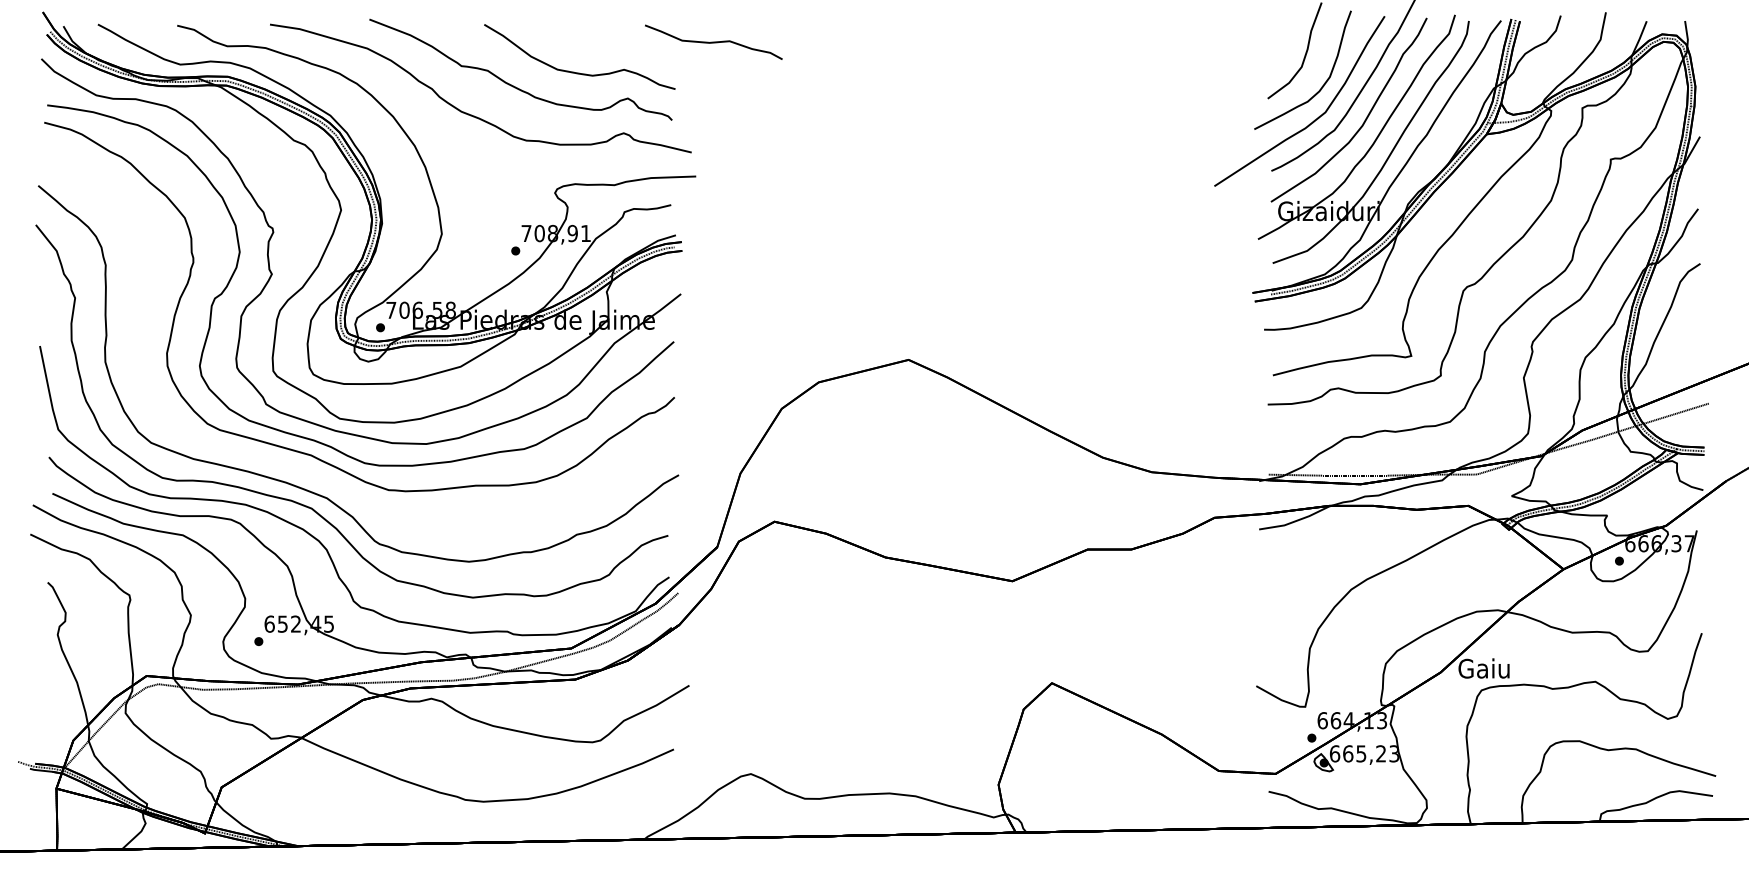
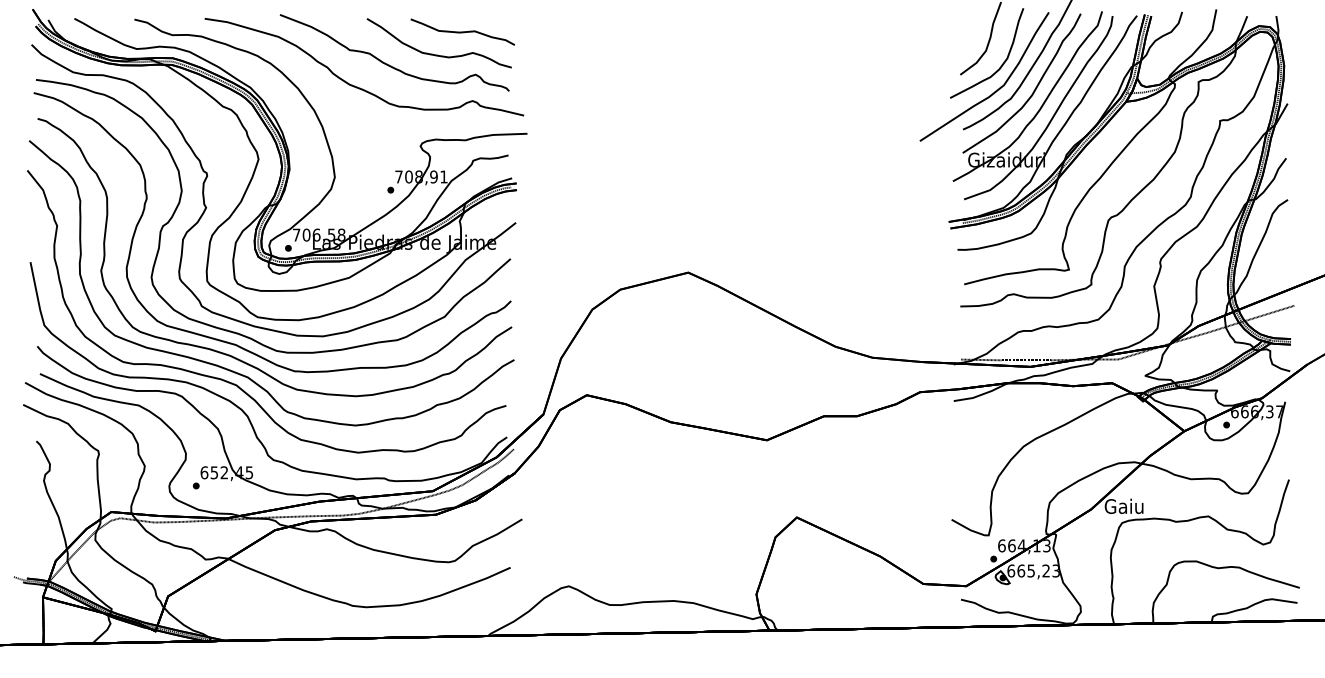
part: (713, 41) -> (462, 31), moved
curve: (303, 468) -> (230, 354), added

